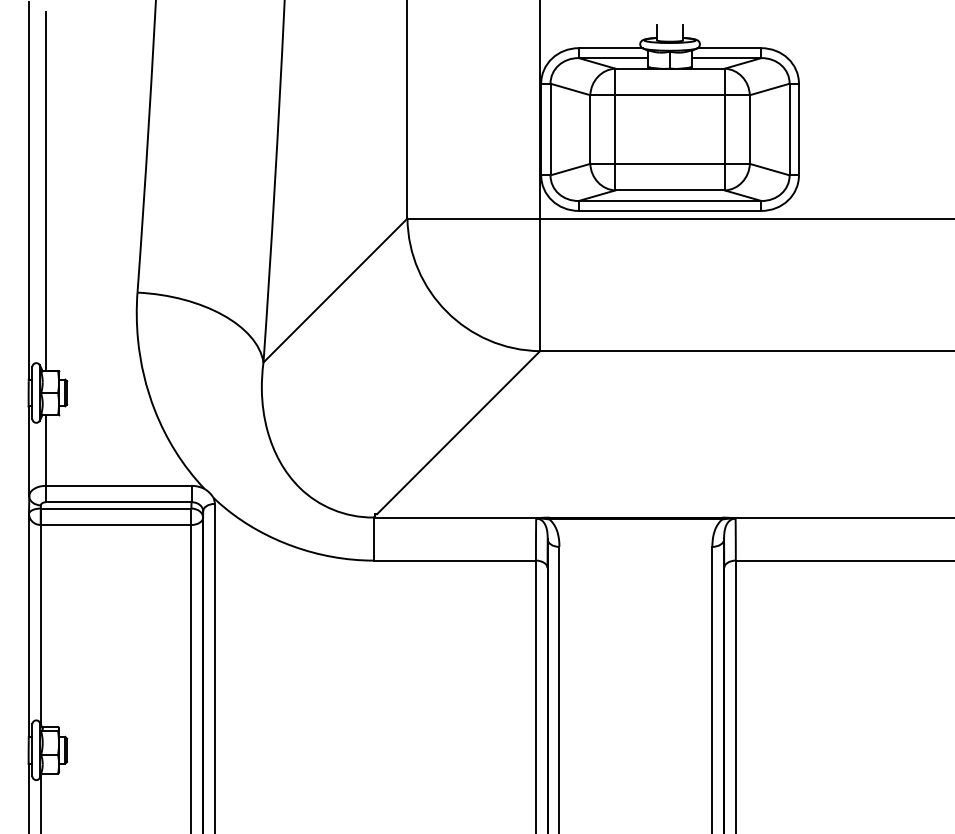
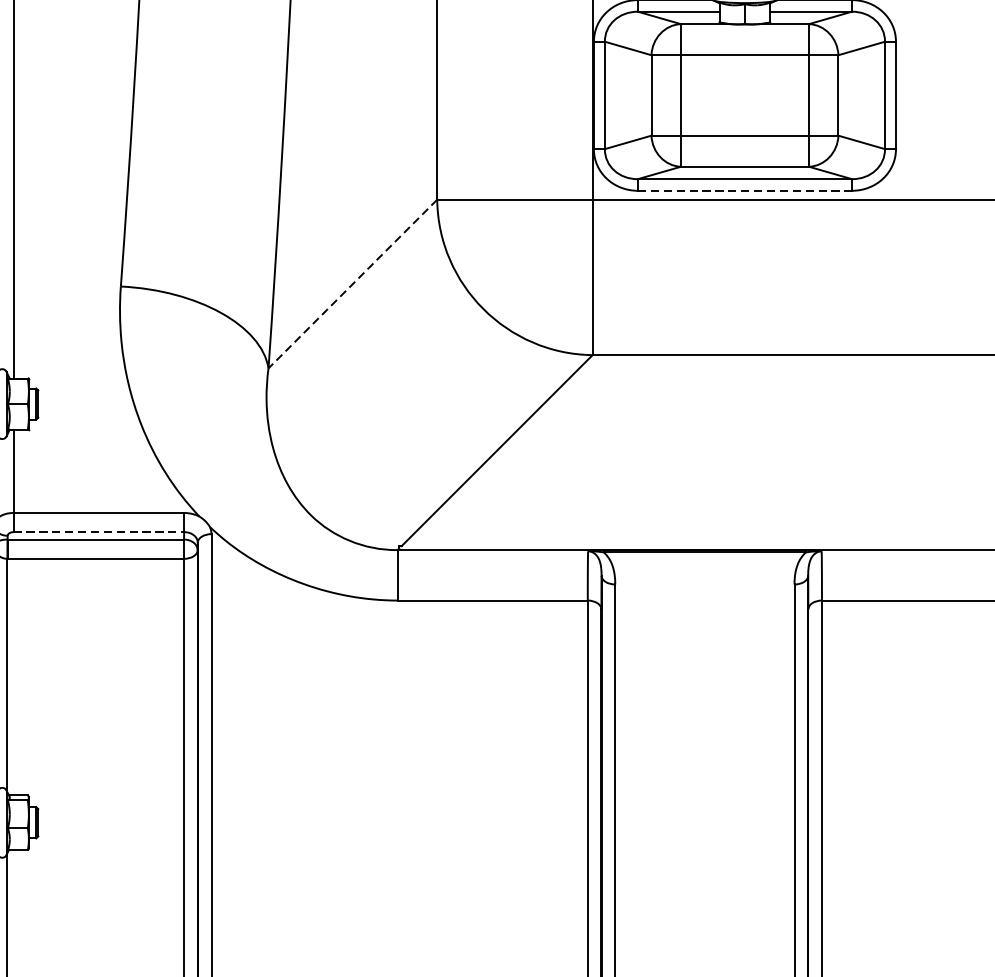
line: (670, 210) -> (745, 190), solid -> dashed
line: (335, 290) -> (352, 284), solid -> dashed
line: (118, 502) -> (98, 532), solid -> dashed

